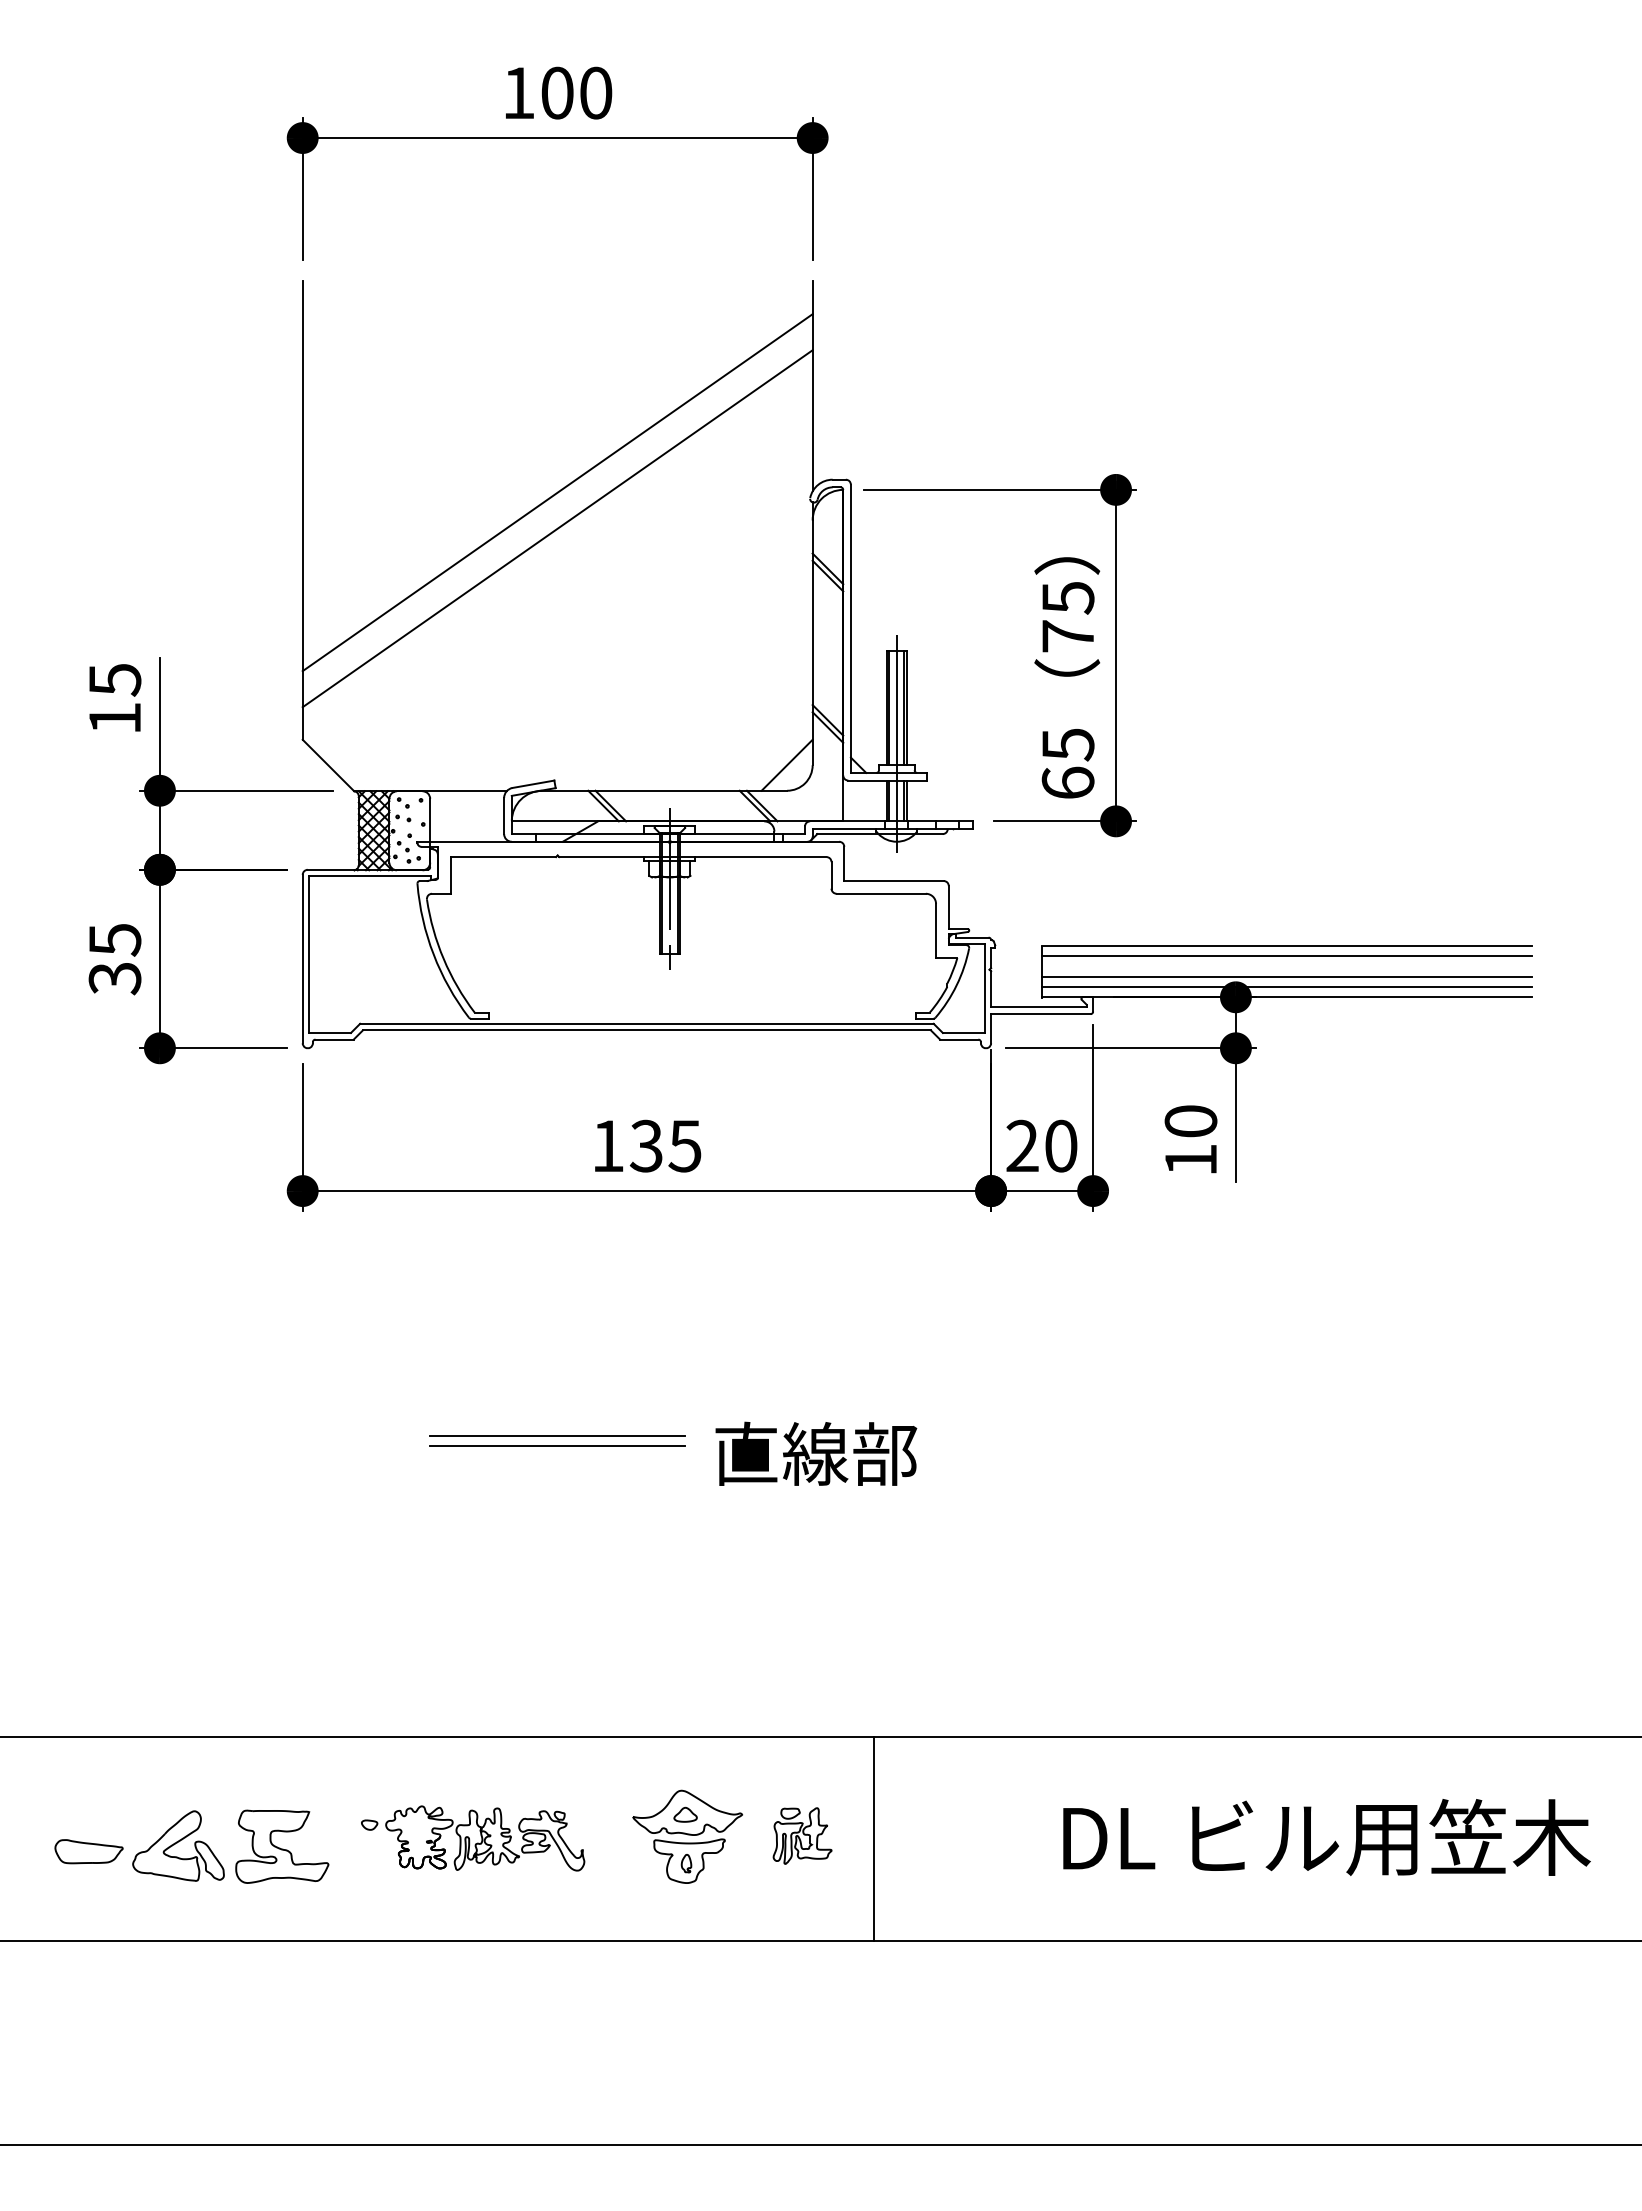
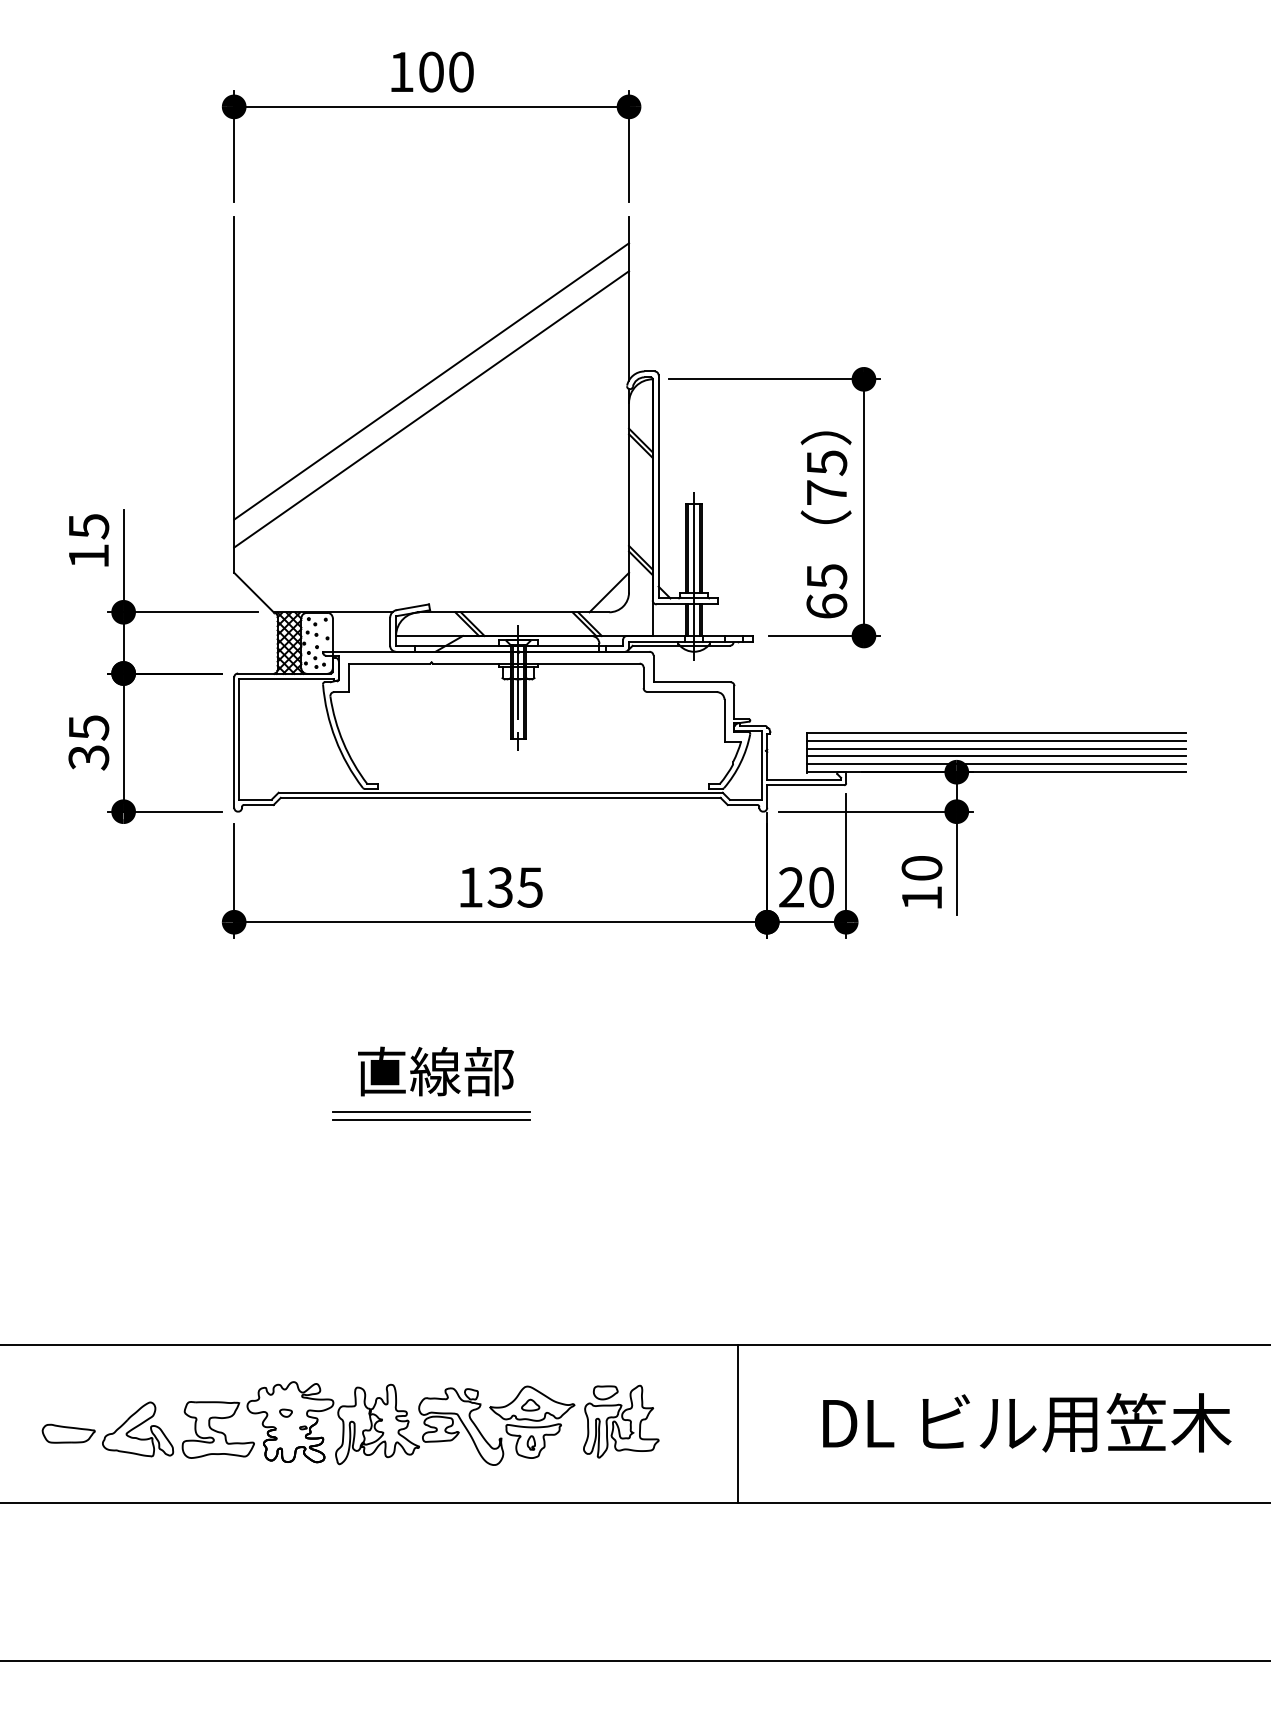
line: (1287, 966) -> (996, 748), added
text: (816, 1453) -> (436, 1071), moved
part: (802, 1835) -> (621, 1421), size x1.67
part: (485, 1838) -> (375, 1423), size x1.67
line: (873, 1838) -> (737, 1423), moved

